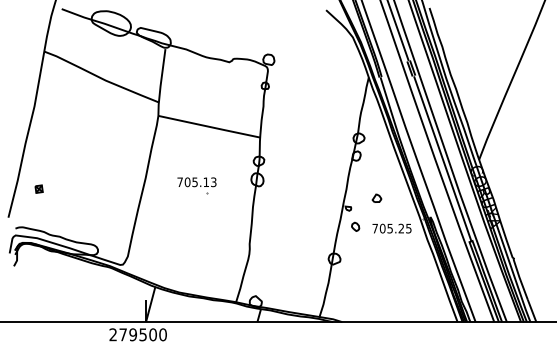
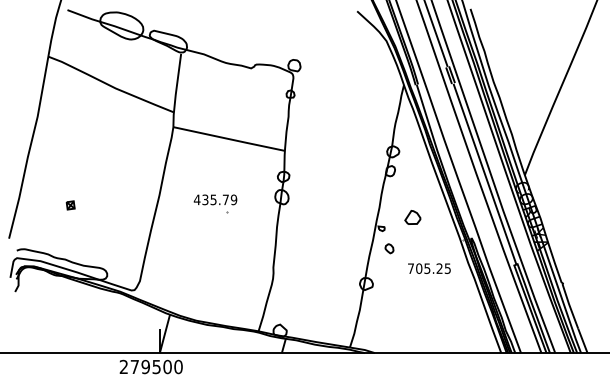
text: (196, 181) -> (215, 199), 705.13 -> 435.79
part: (38, 189) -> (70, 205), moved
part: (376, 198) -> (412, 217), size x1.6
text: (392, 228) -> (429, 268), moved

